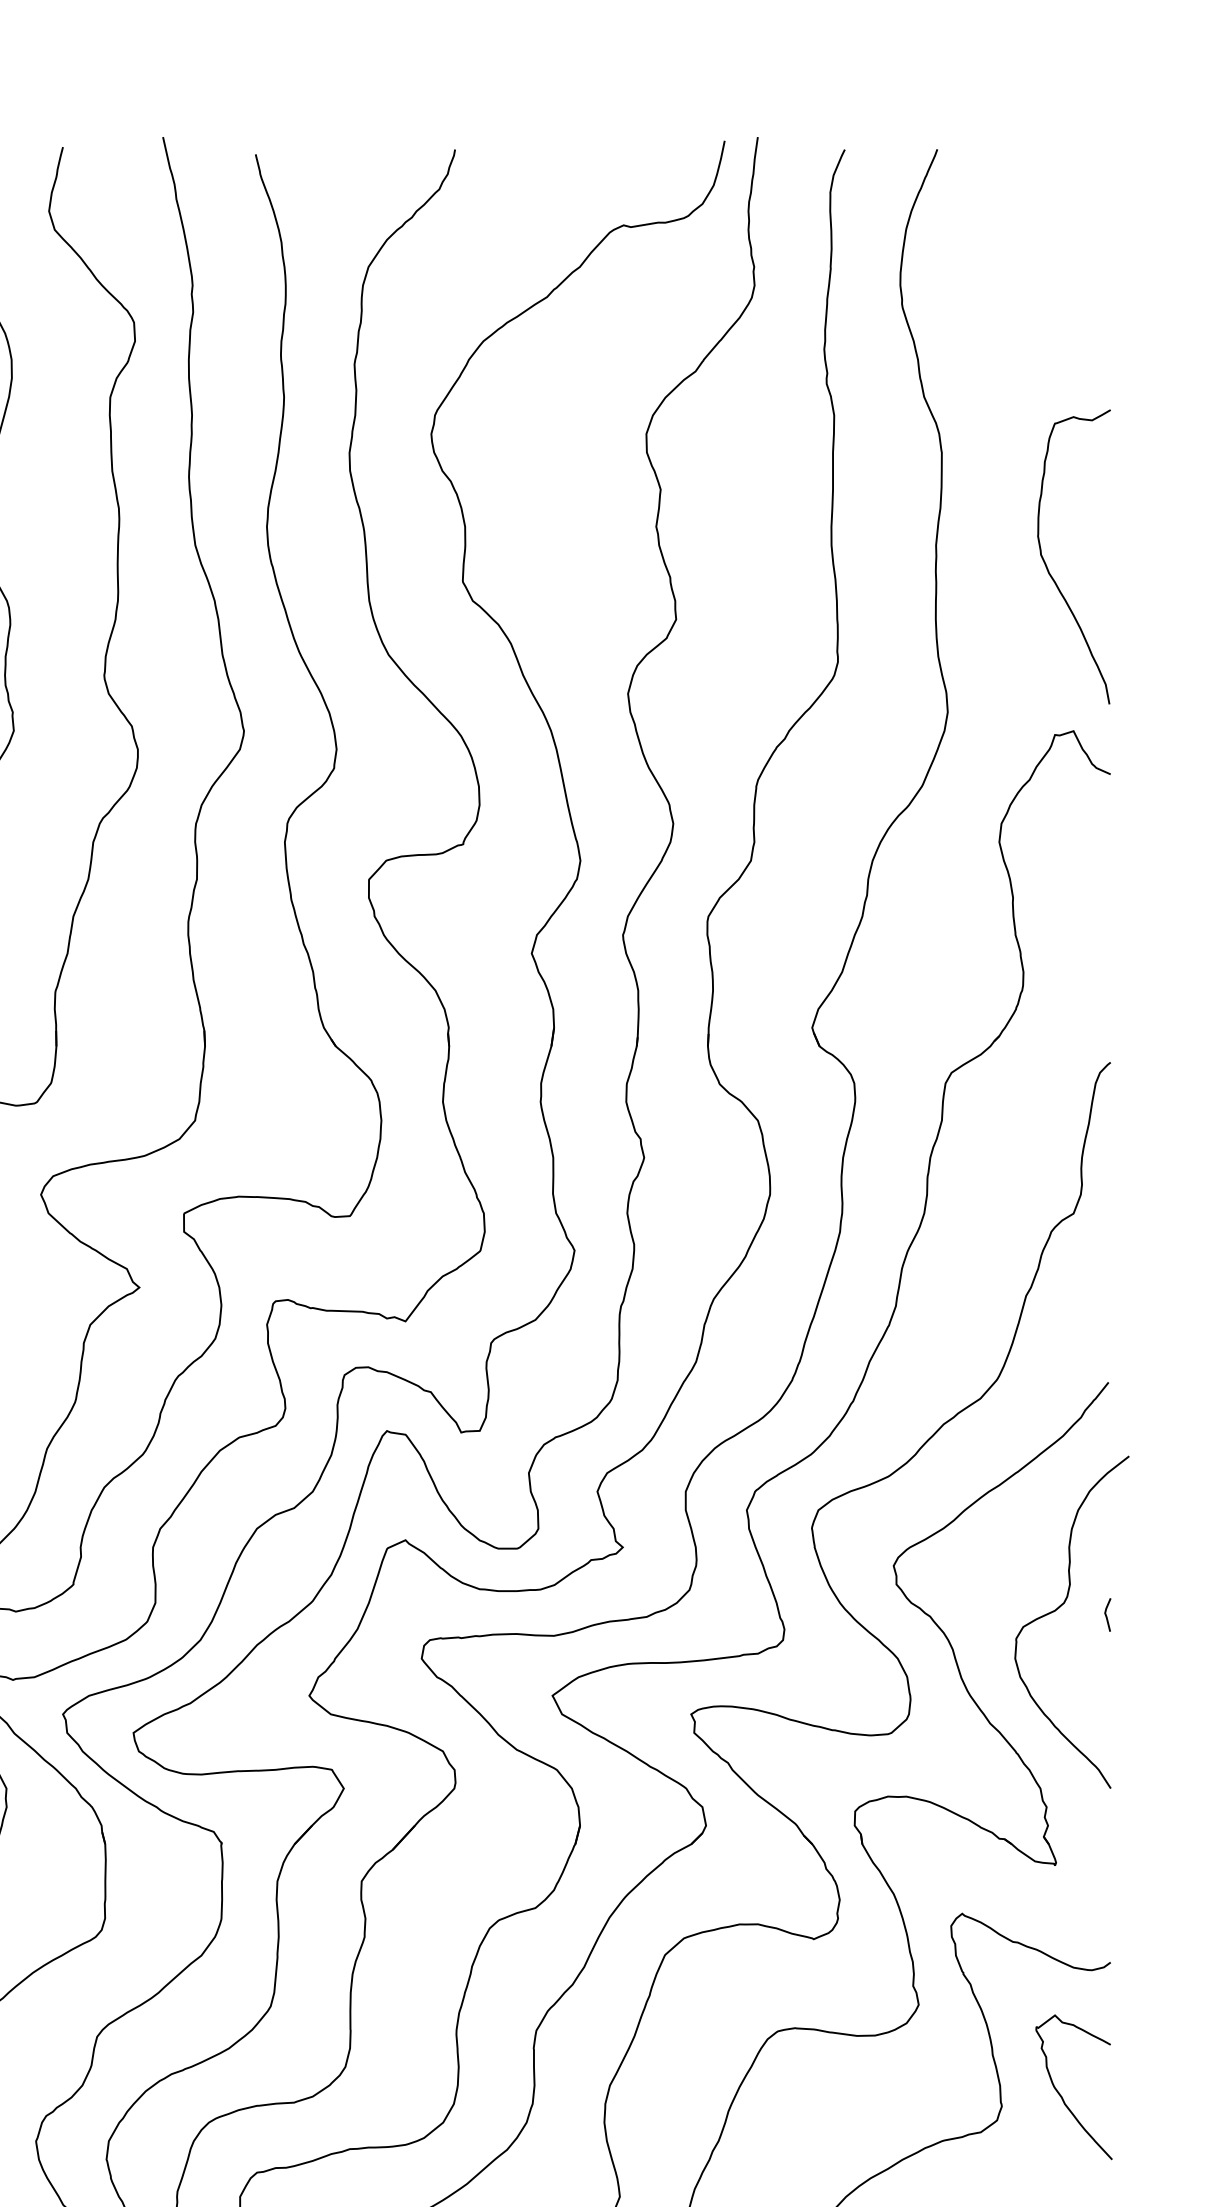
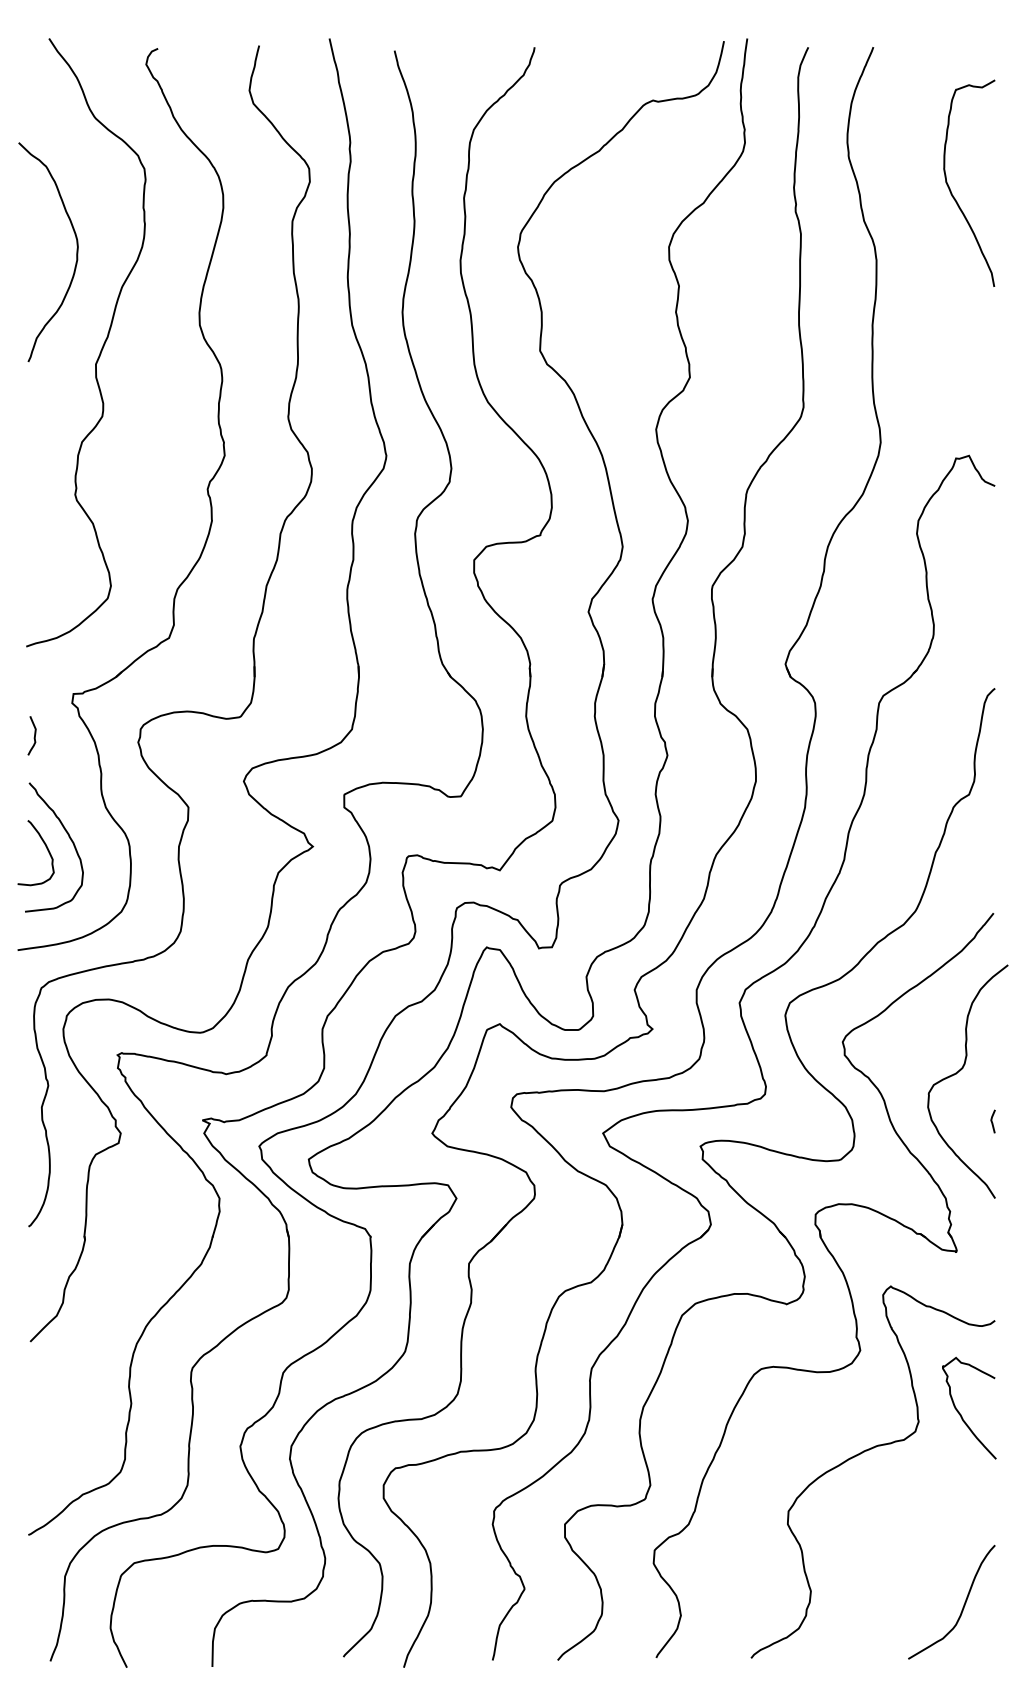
curve: (1048, 567) -> (951, 190), moved
line: (1106, 1614) -> (992, 1121), moved

